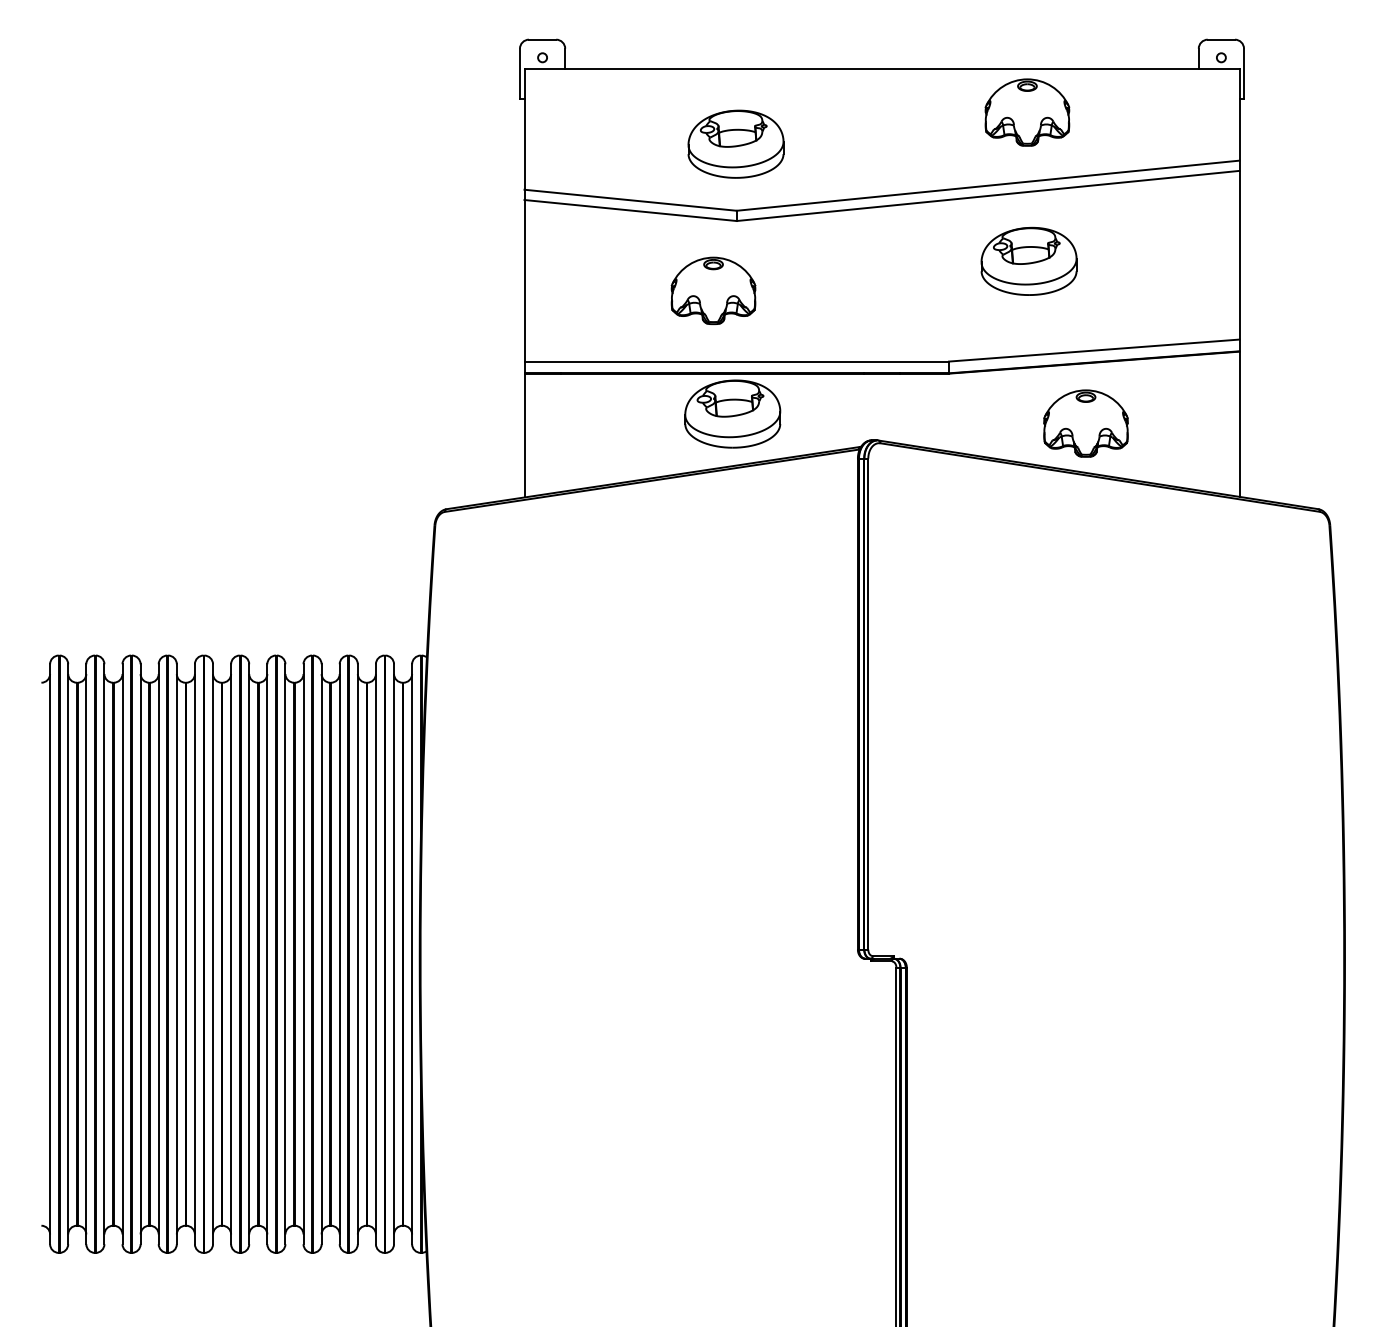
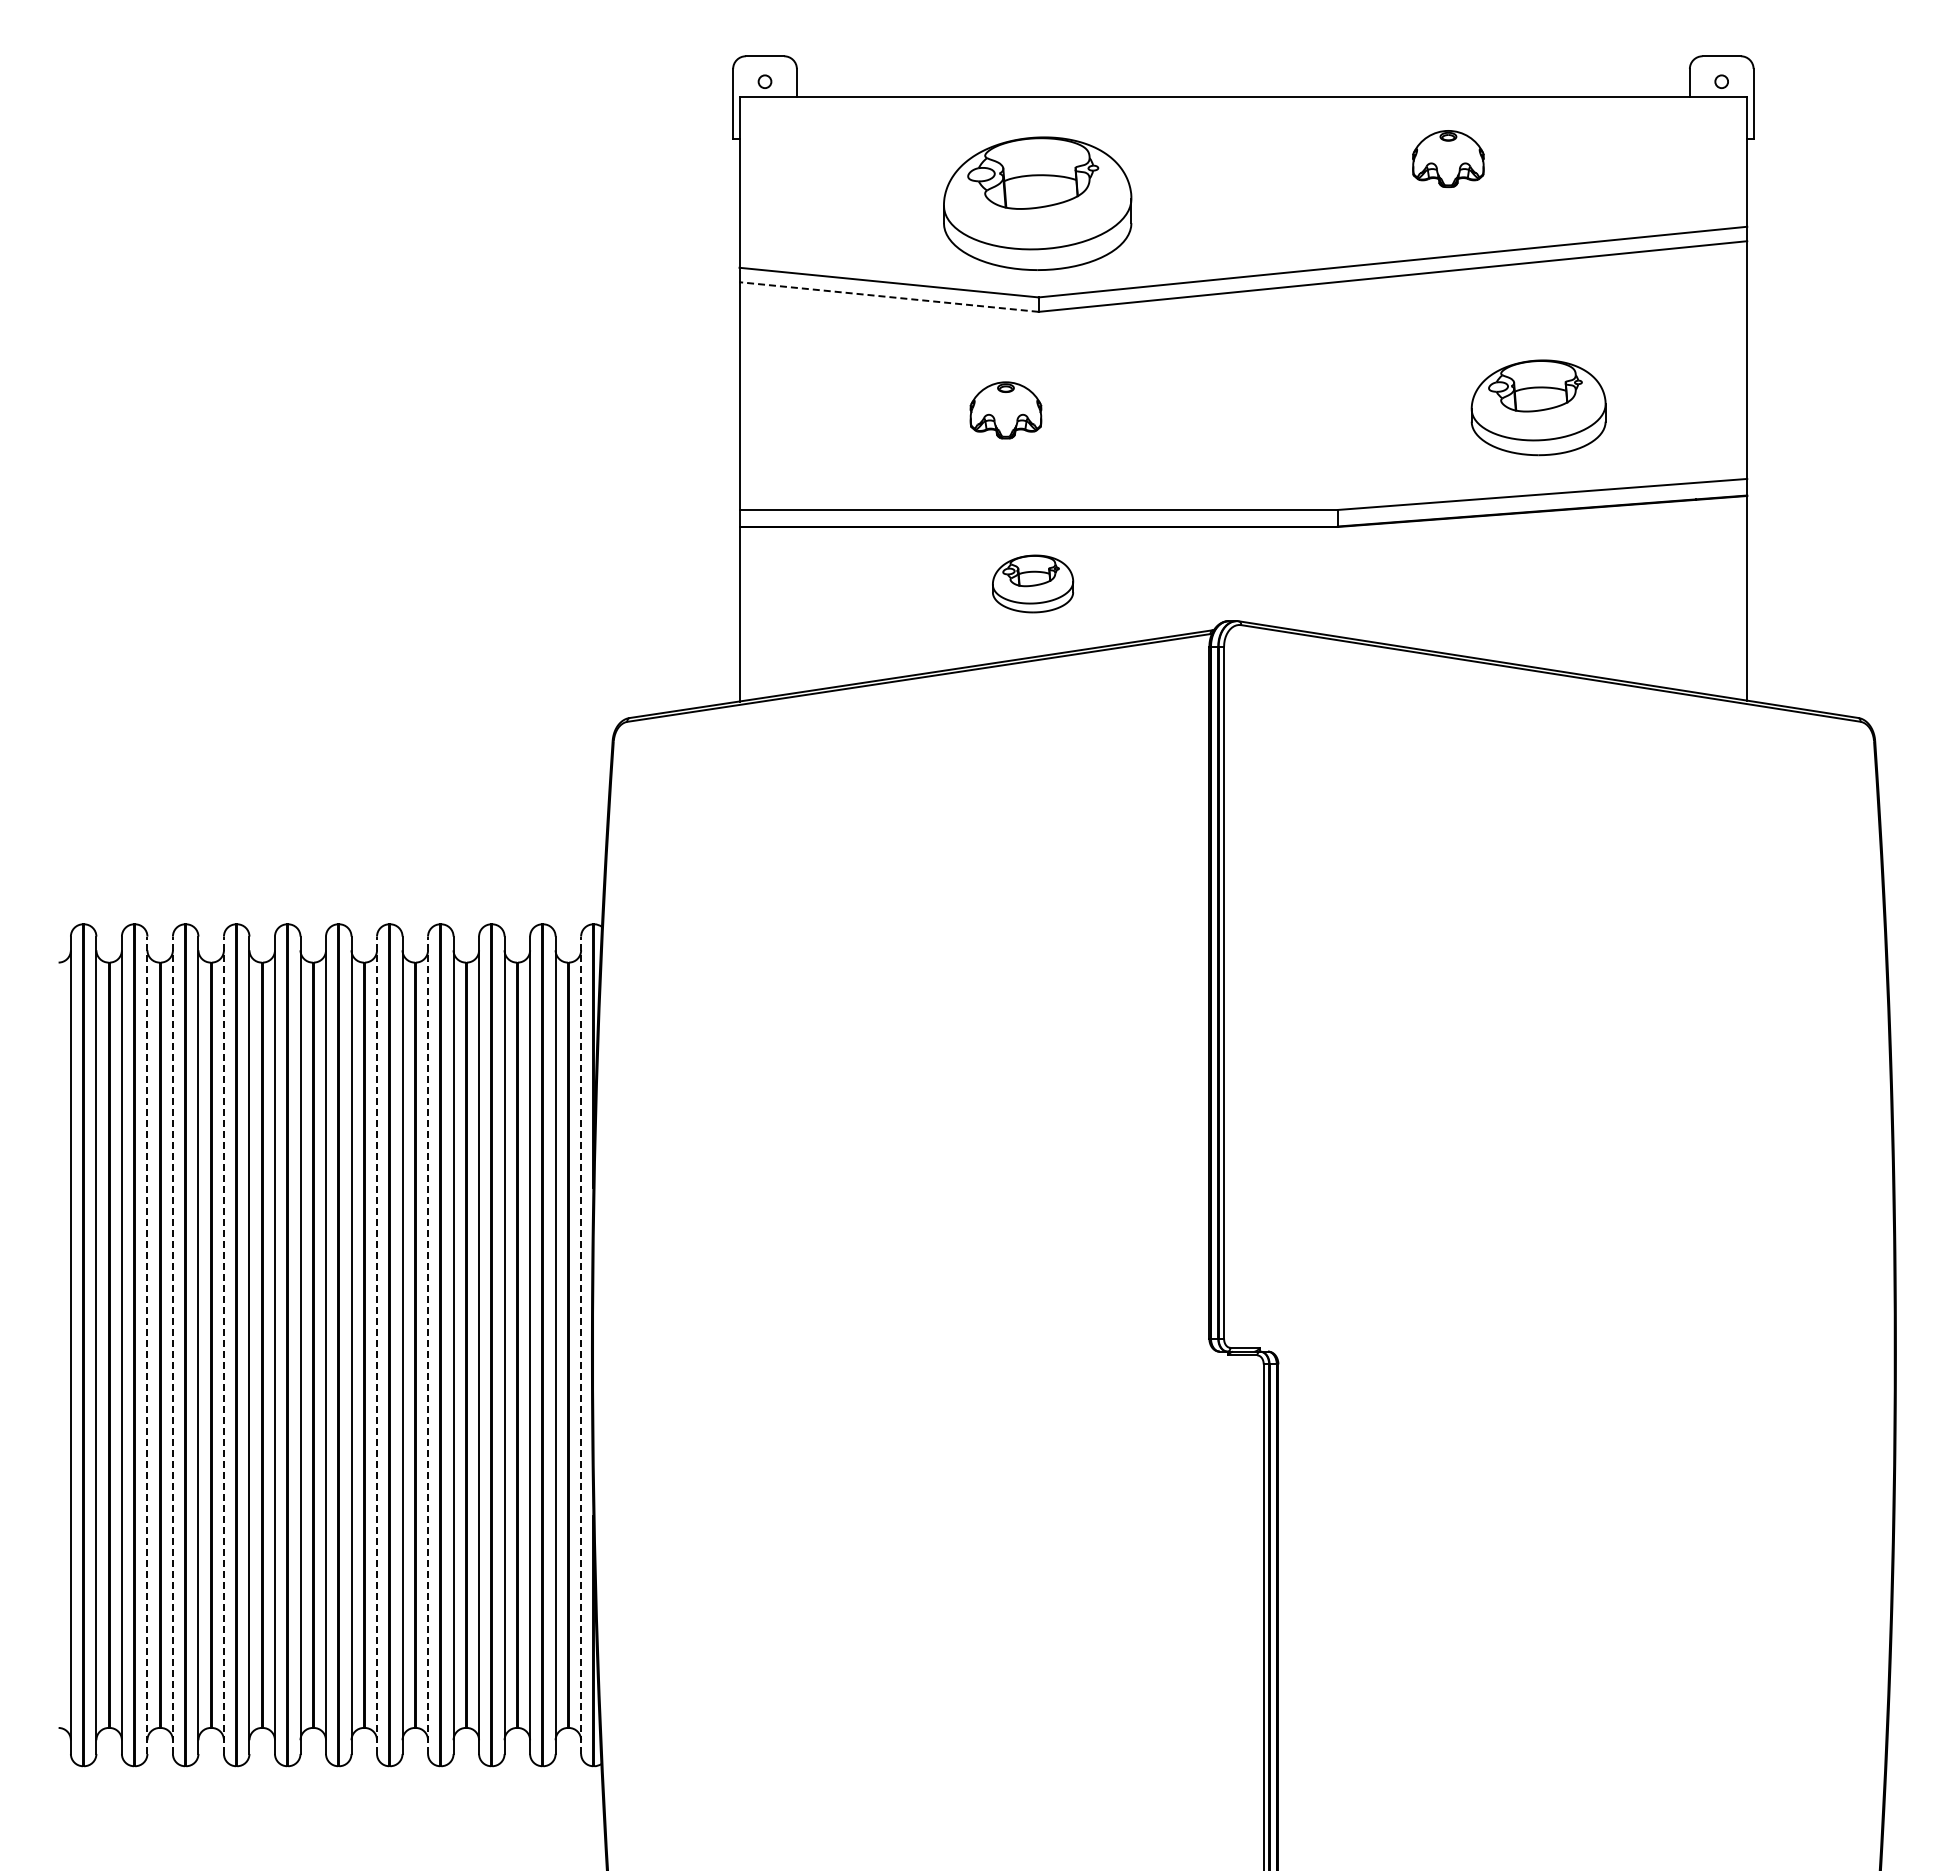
part: (1027, 112) -> (1448, 158), size x0.6
part: (735, 144) -> (1037, 203), size x1.4
line: (630, 210) -> (888, 297), solid -> dashed
part: (1028, 261) -> (1538, 407), moved
part: (713, 291) -> (1005, 410), size x0.6
part: (732, 413) -> (1032, 583), size x0.6
part: (1085, 423) -> (1530, 597), removed
line: (104, 954) -> (147, 1345), solid -> dashed
line: (122, 954) -> (172, 1345), solid -> dashed
line: (158, 954) -> (223, 1345), solid -> dashed
line: (267, 954) -> (377, 1345), solid -> dashed
line: (303, 954) -> (428, 1345), solid -> dashed
line: (412, 954) -> (581, 1345), solid -> dashed

